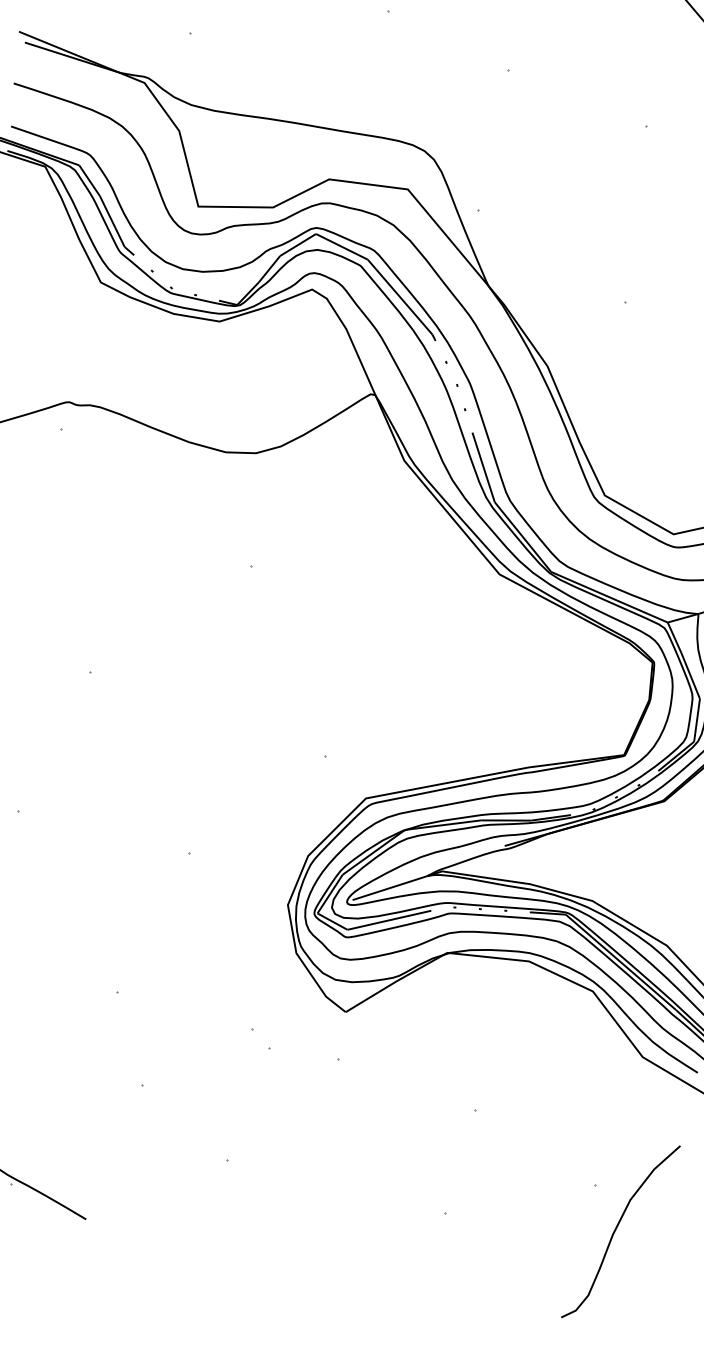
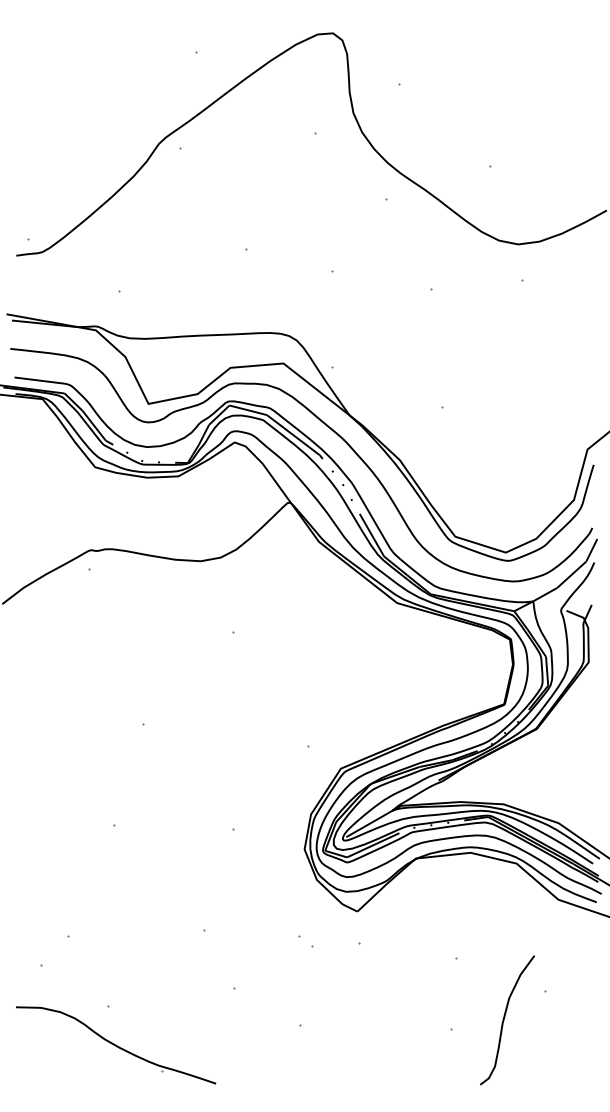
curve: (616, 1231) -> (504, 1020), moved

